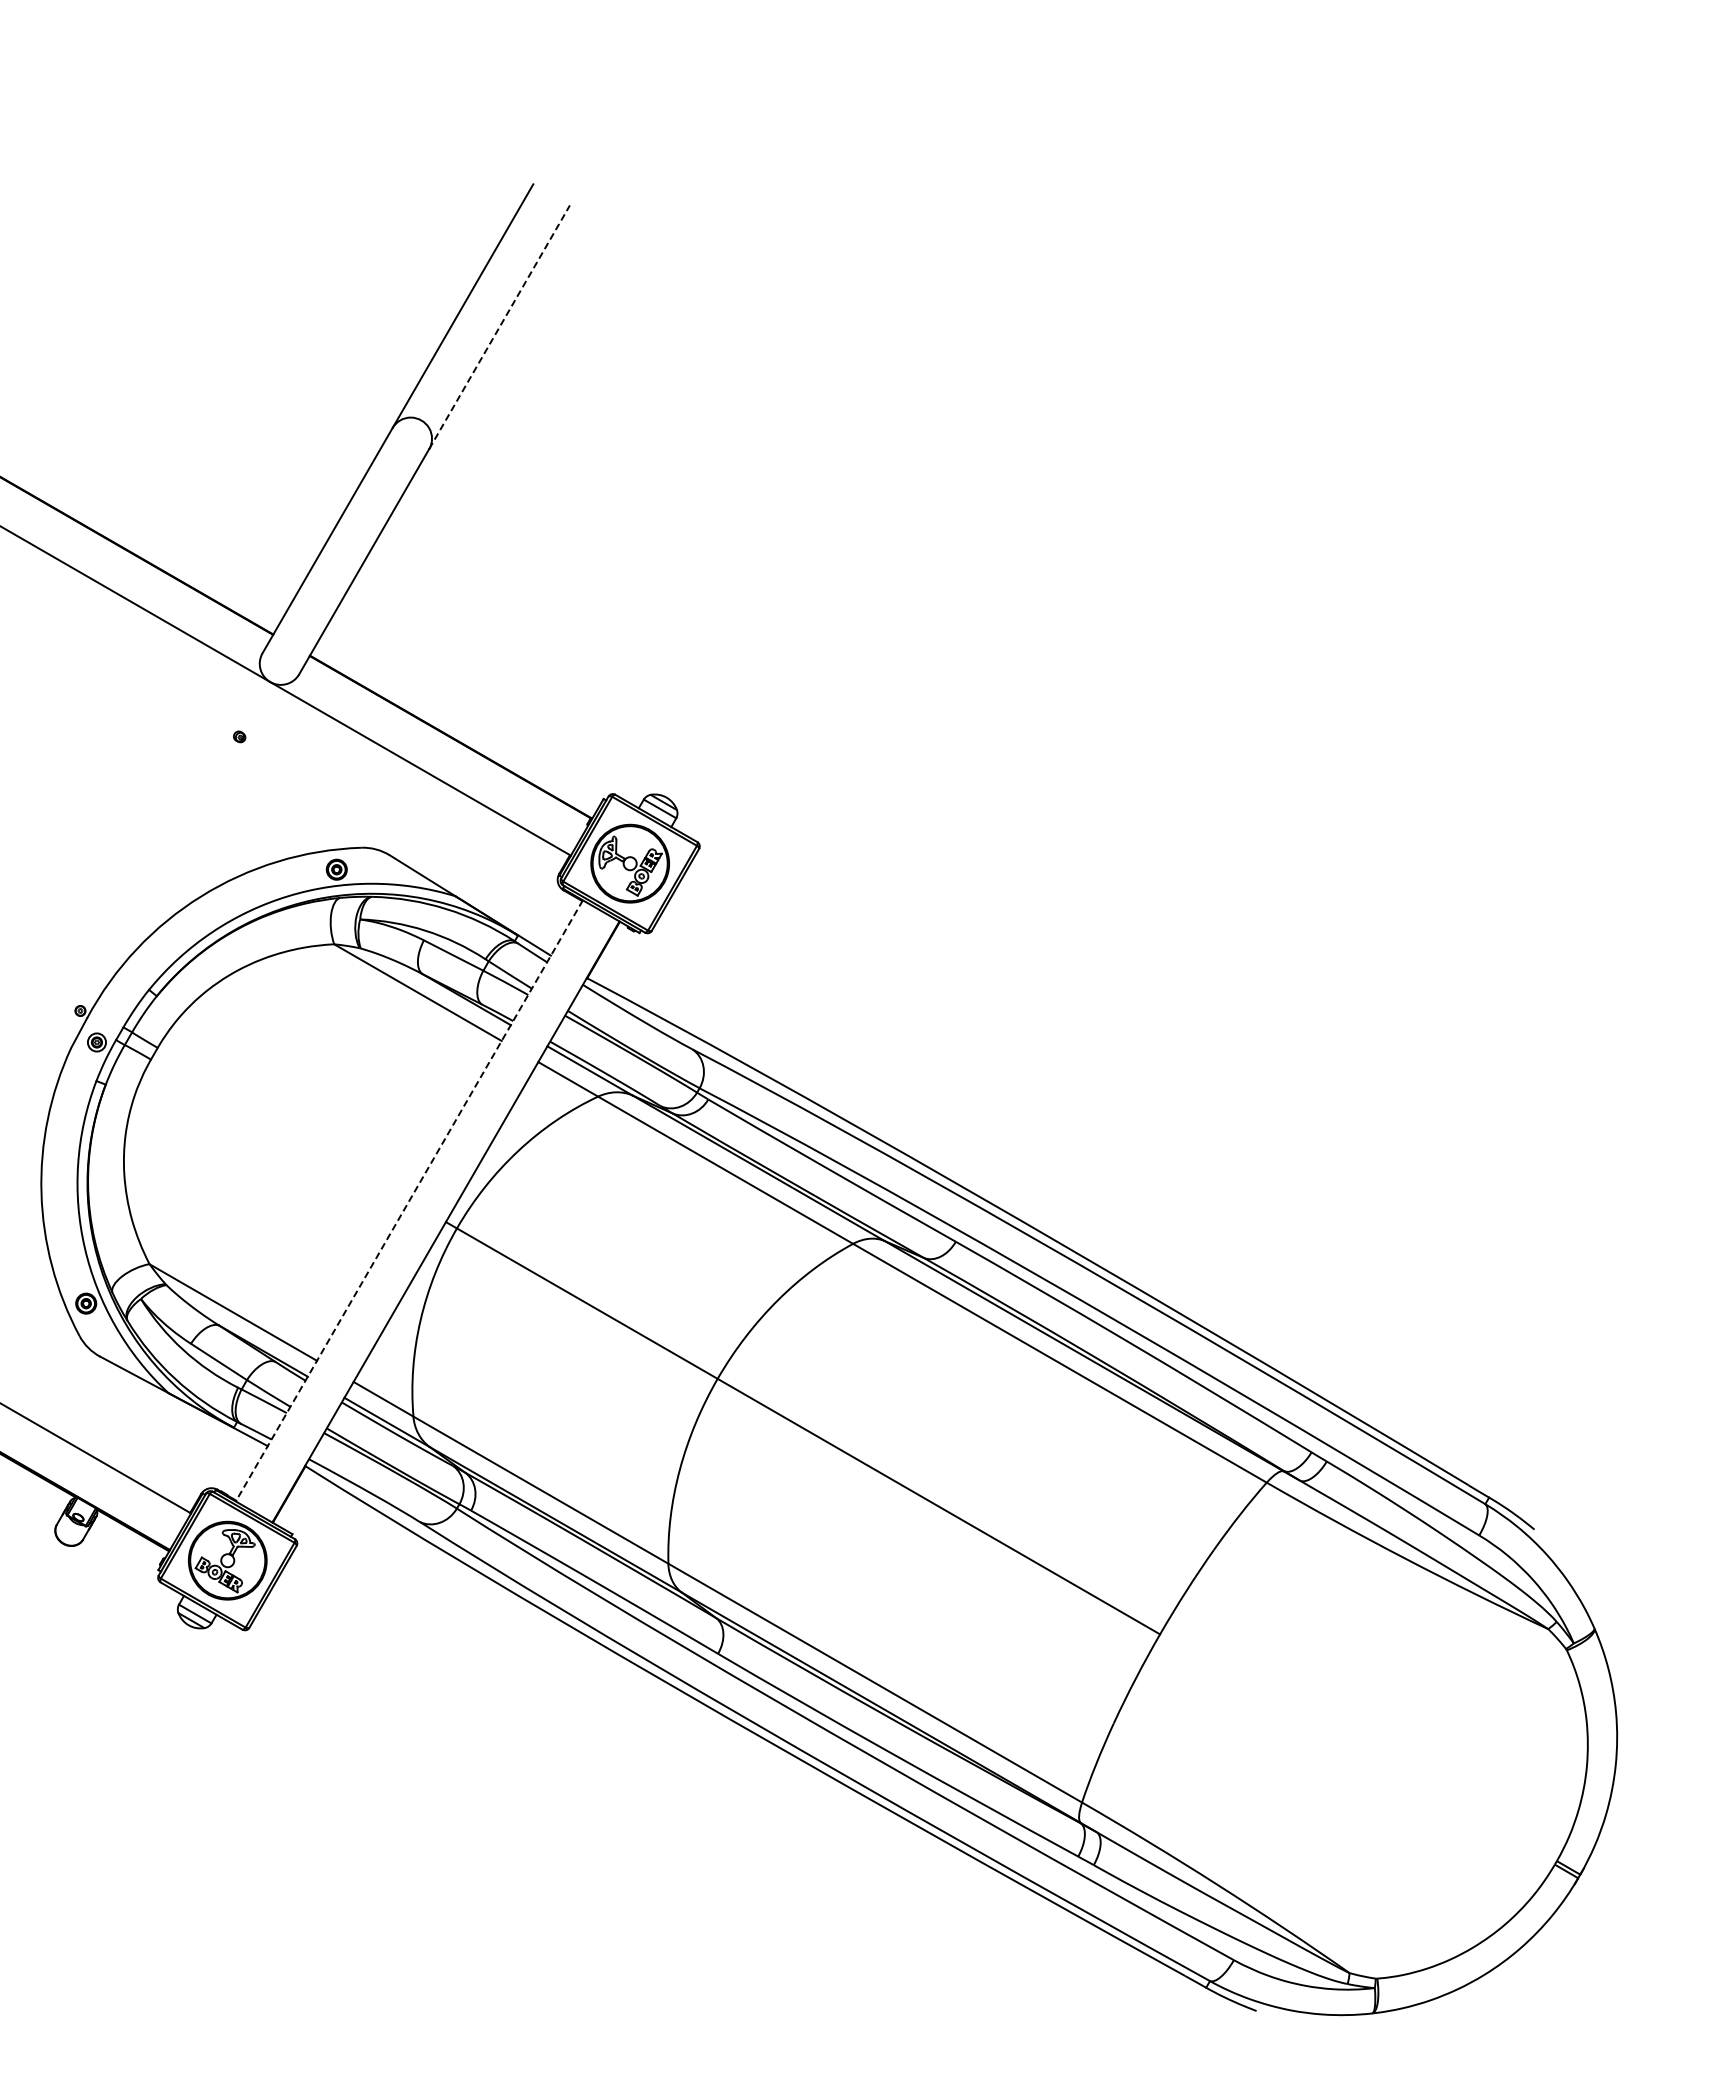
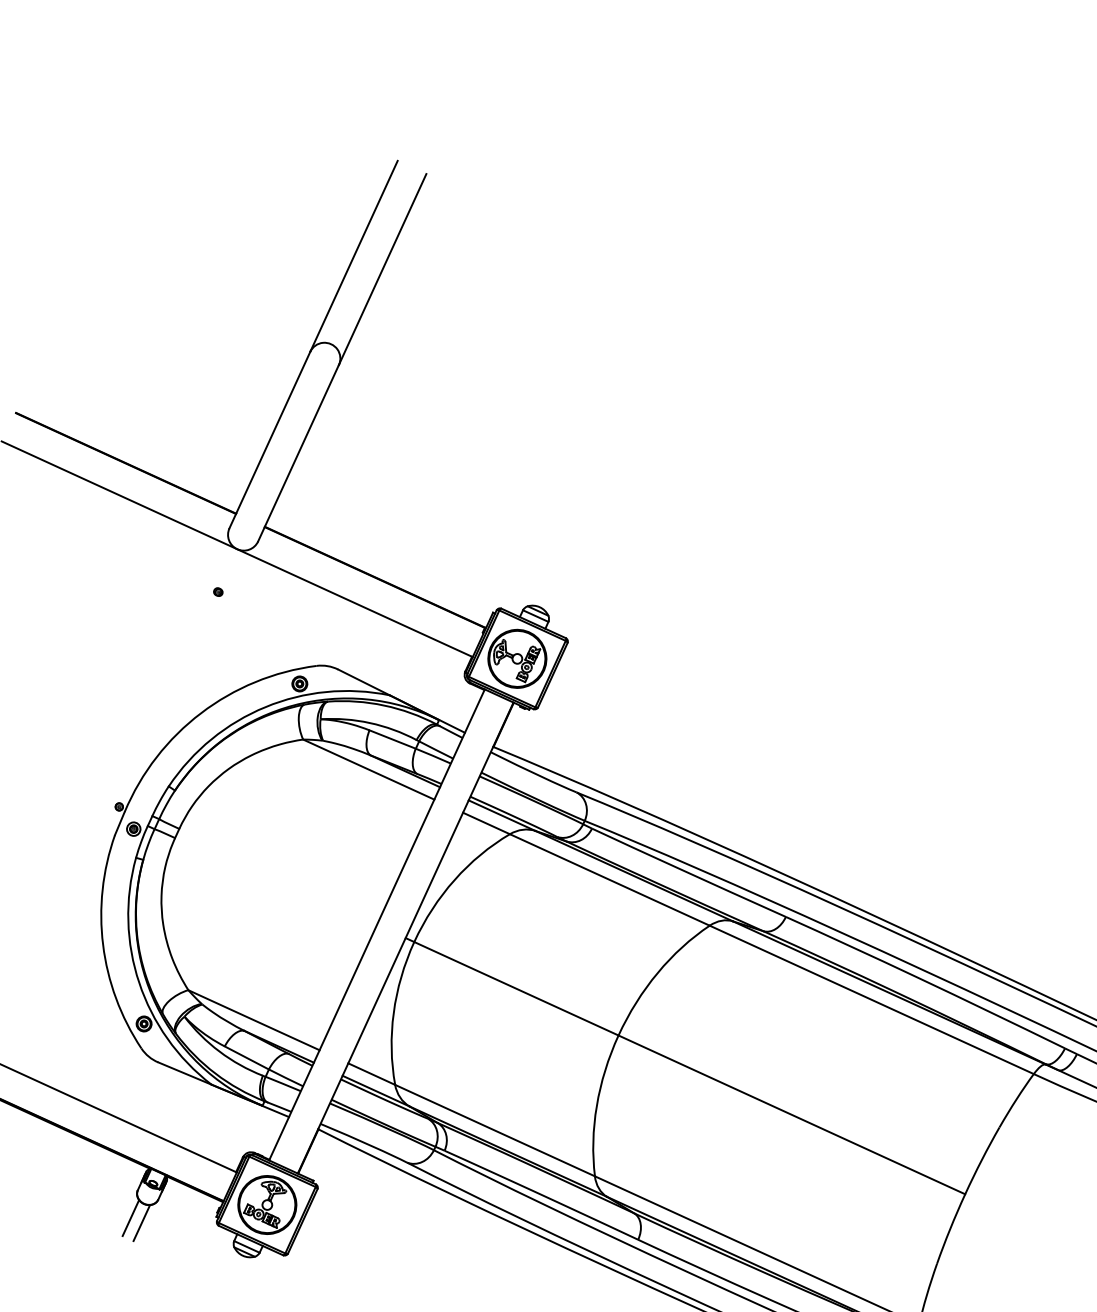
line: (499, 327) -> (382, 269), dashed -> solid
line: (409, 1201) -> (377, 925), dashed -> solid
line: (43, 1560) -> (130, 1217), added
line: (57, 1568) -> (141, 1222), added

